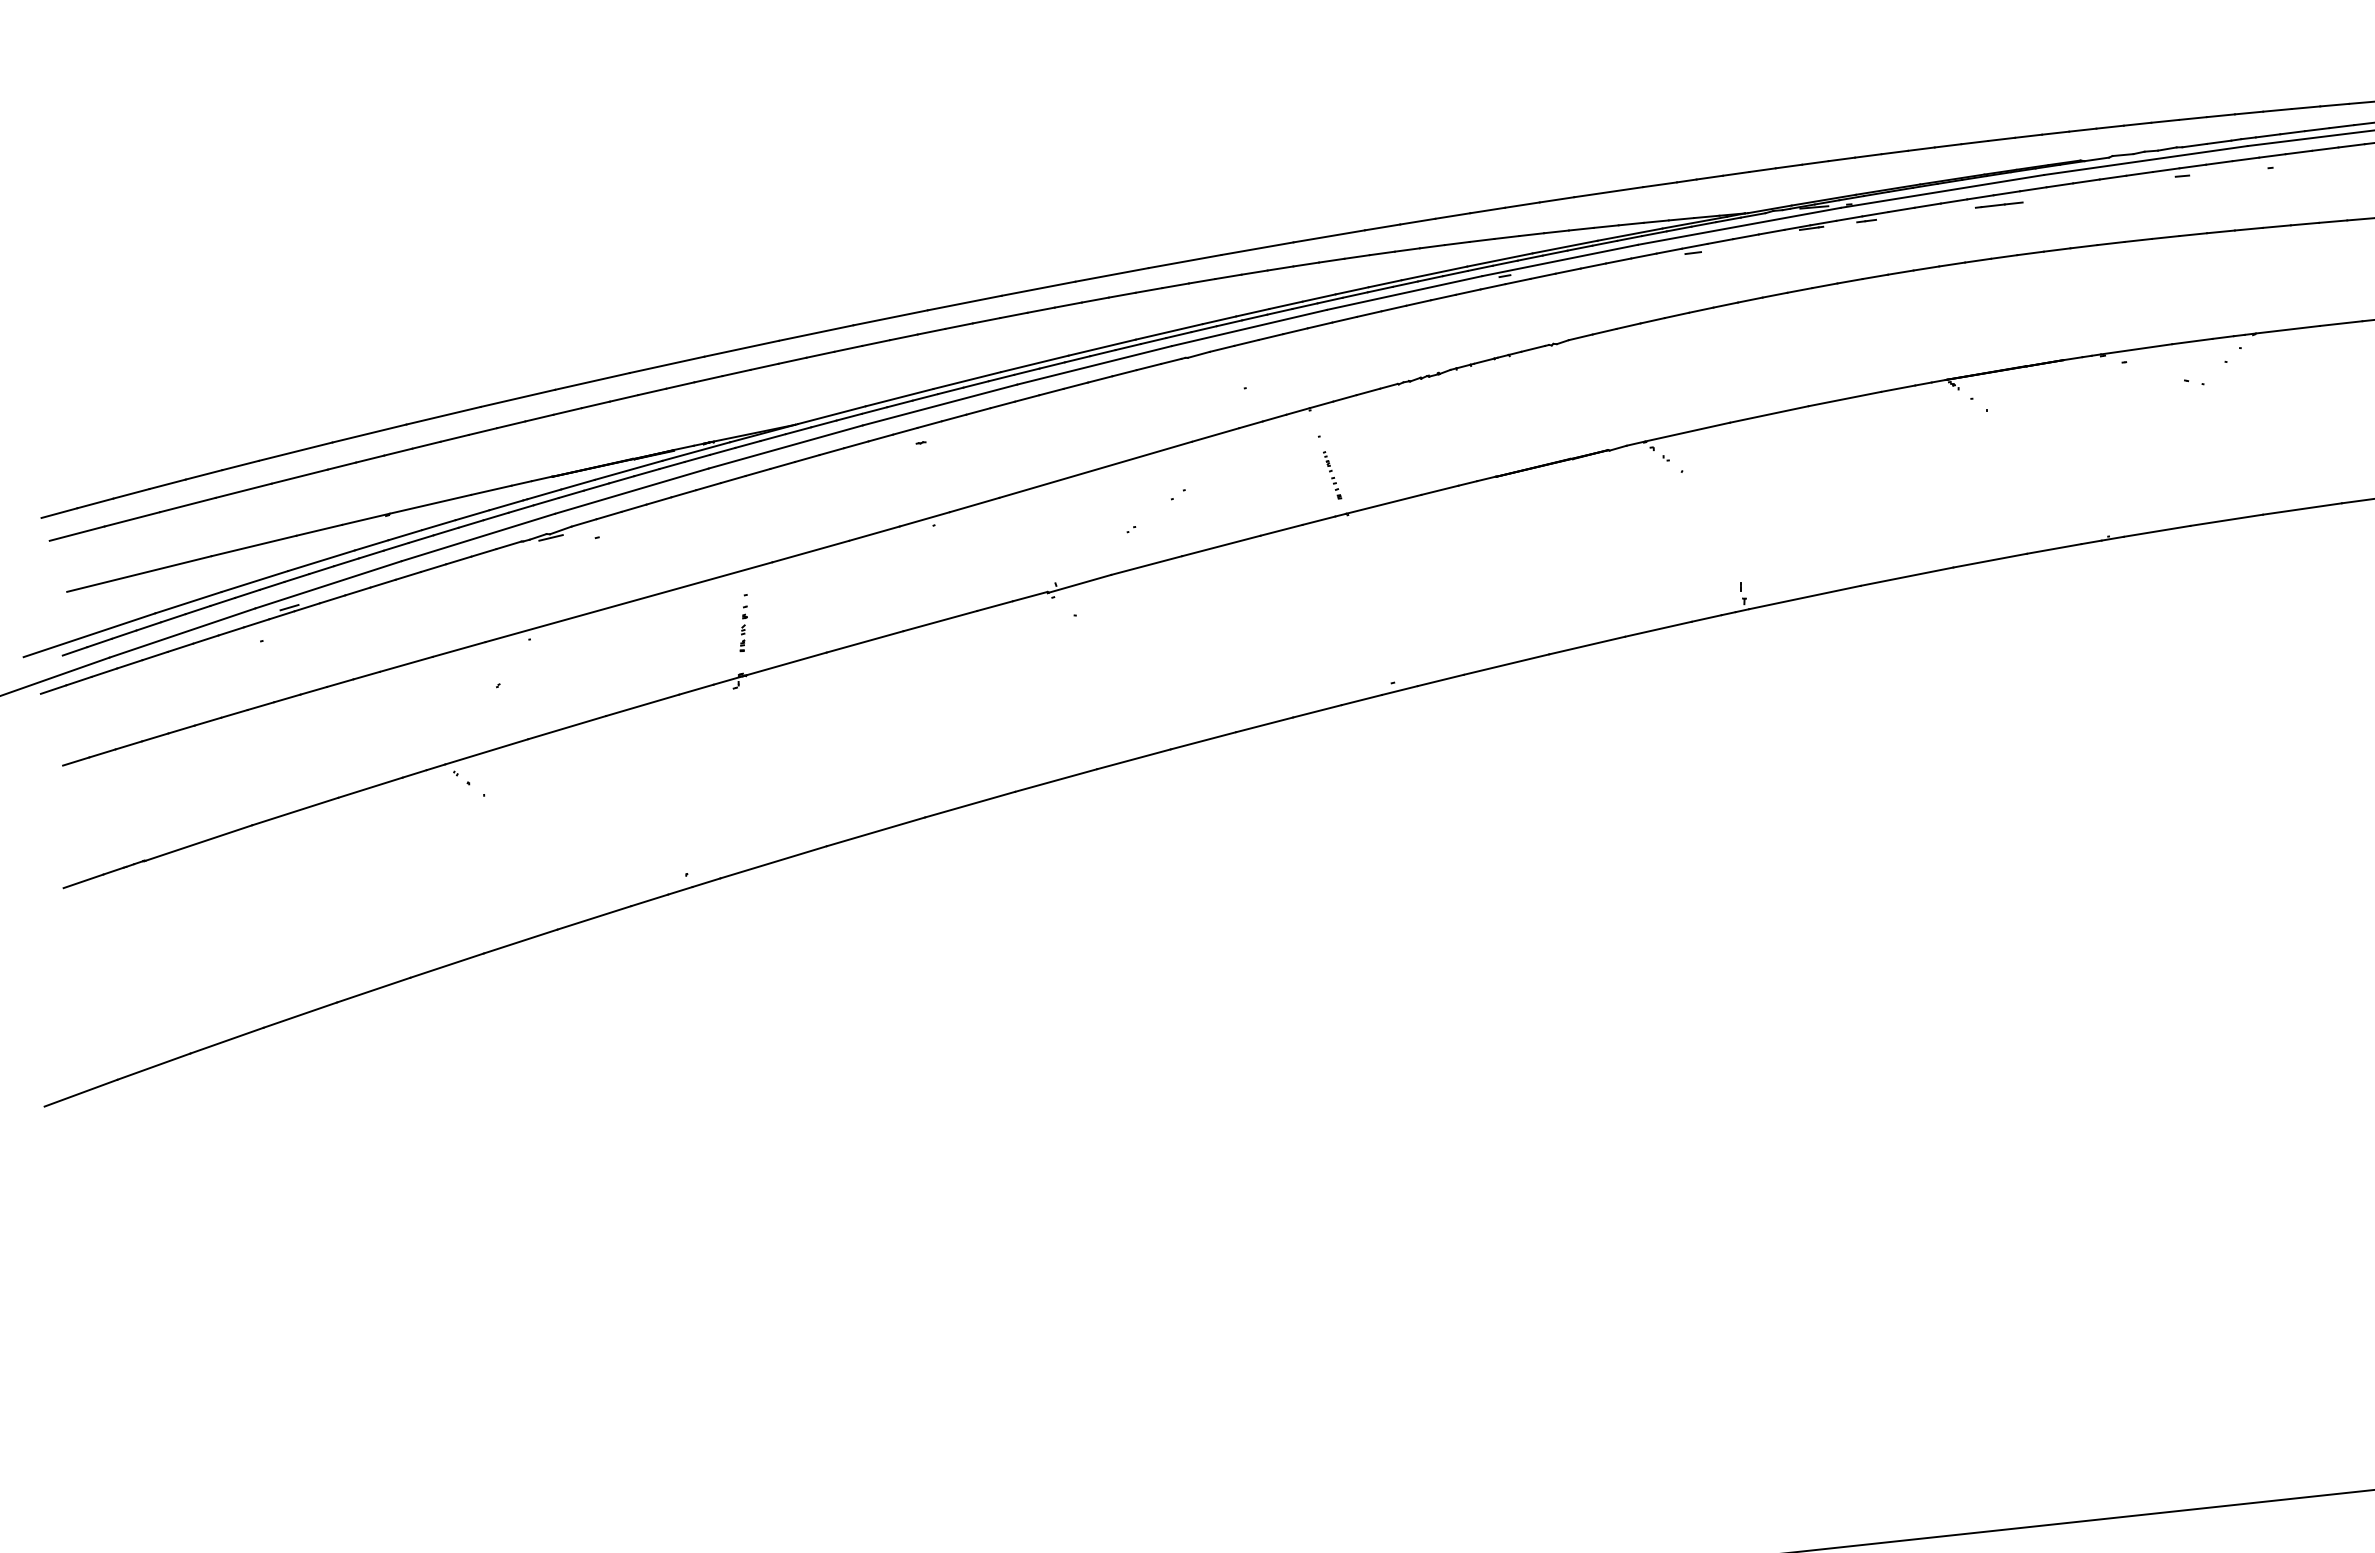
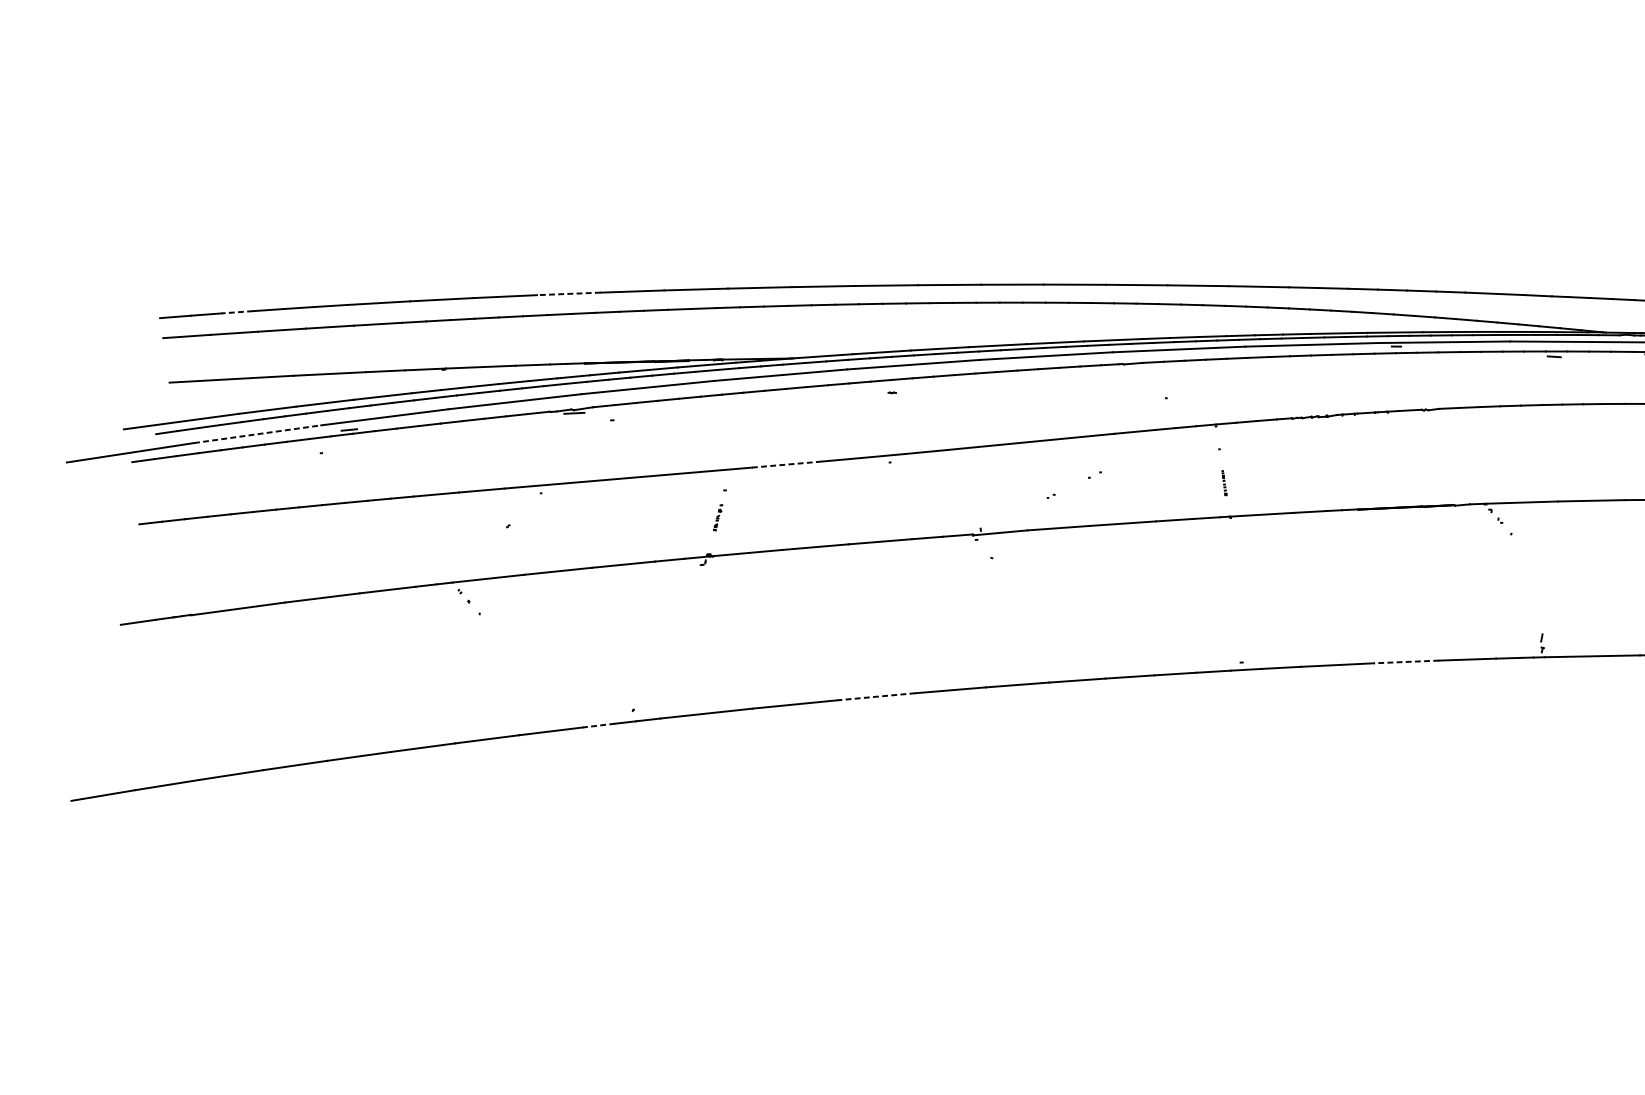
line: (517, 398) -> (568, 293), solid -> dashed
part: (1332, 475) -> (1224, 483), size x0.6
line: (131, 493) -> (237, 312), solid -> dashed
line: (810, 551) -> (784, 464), solid -> dashed
part: (743, 628) -> (718, 517), size x0.7
line: (182, 632) -> (257, 433), solid -> dashed
line: (1586, 645) -> (1406, 661), solid -> dashed
line: (970, 804) -> (876, 696), solid -> dashed
line: (649, 900) -> (598, 725), solid -> dashed

